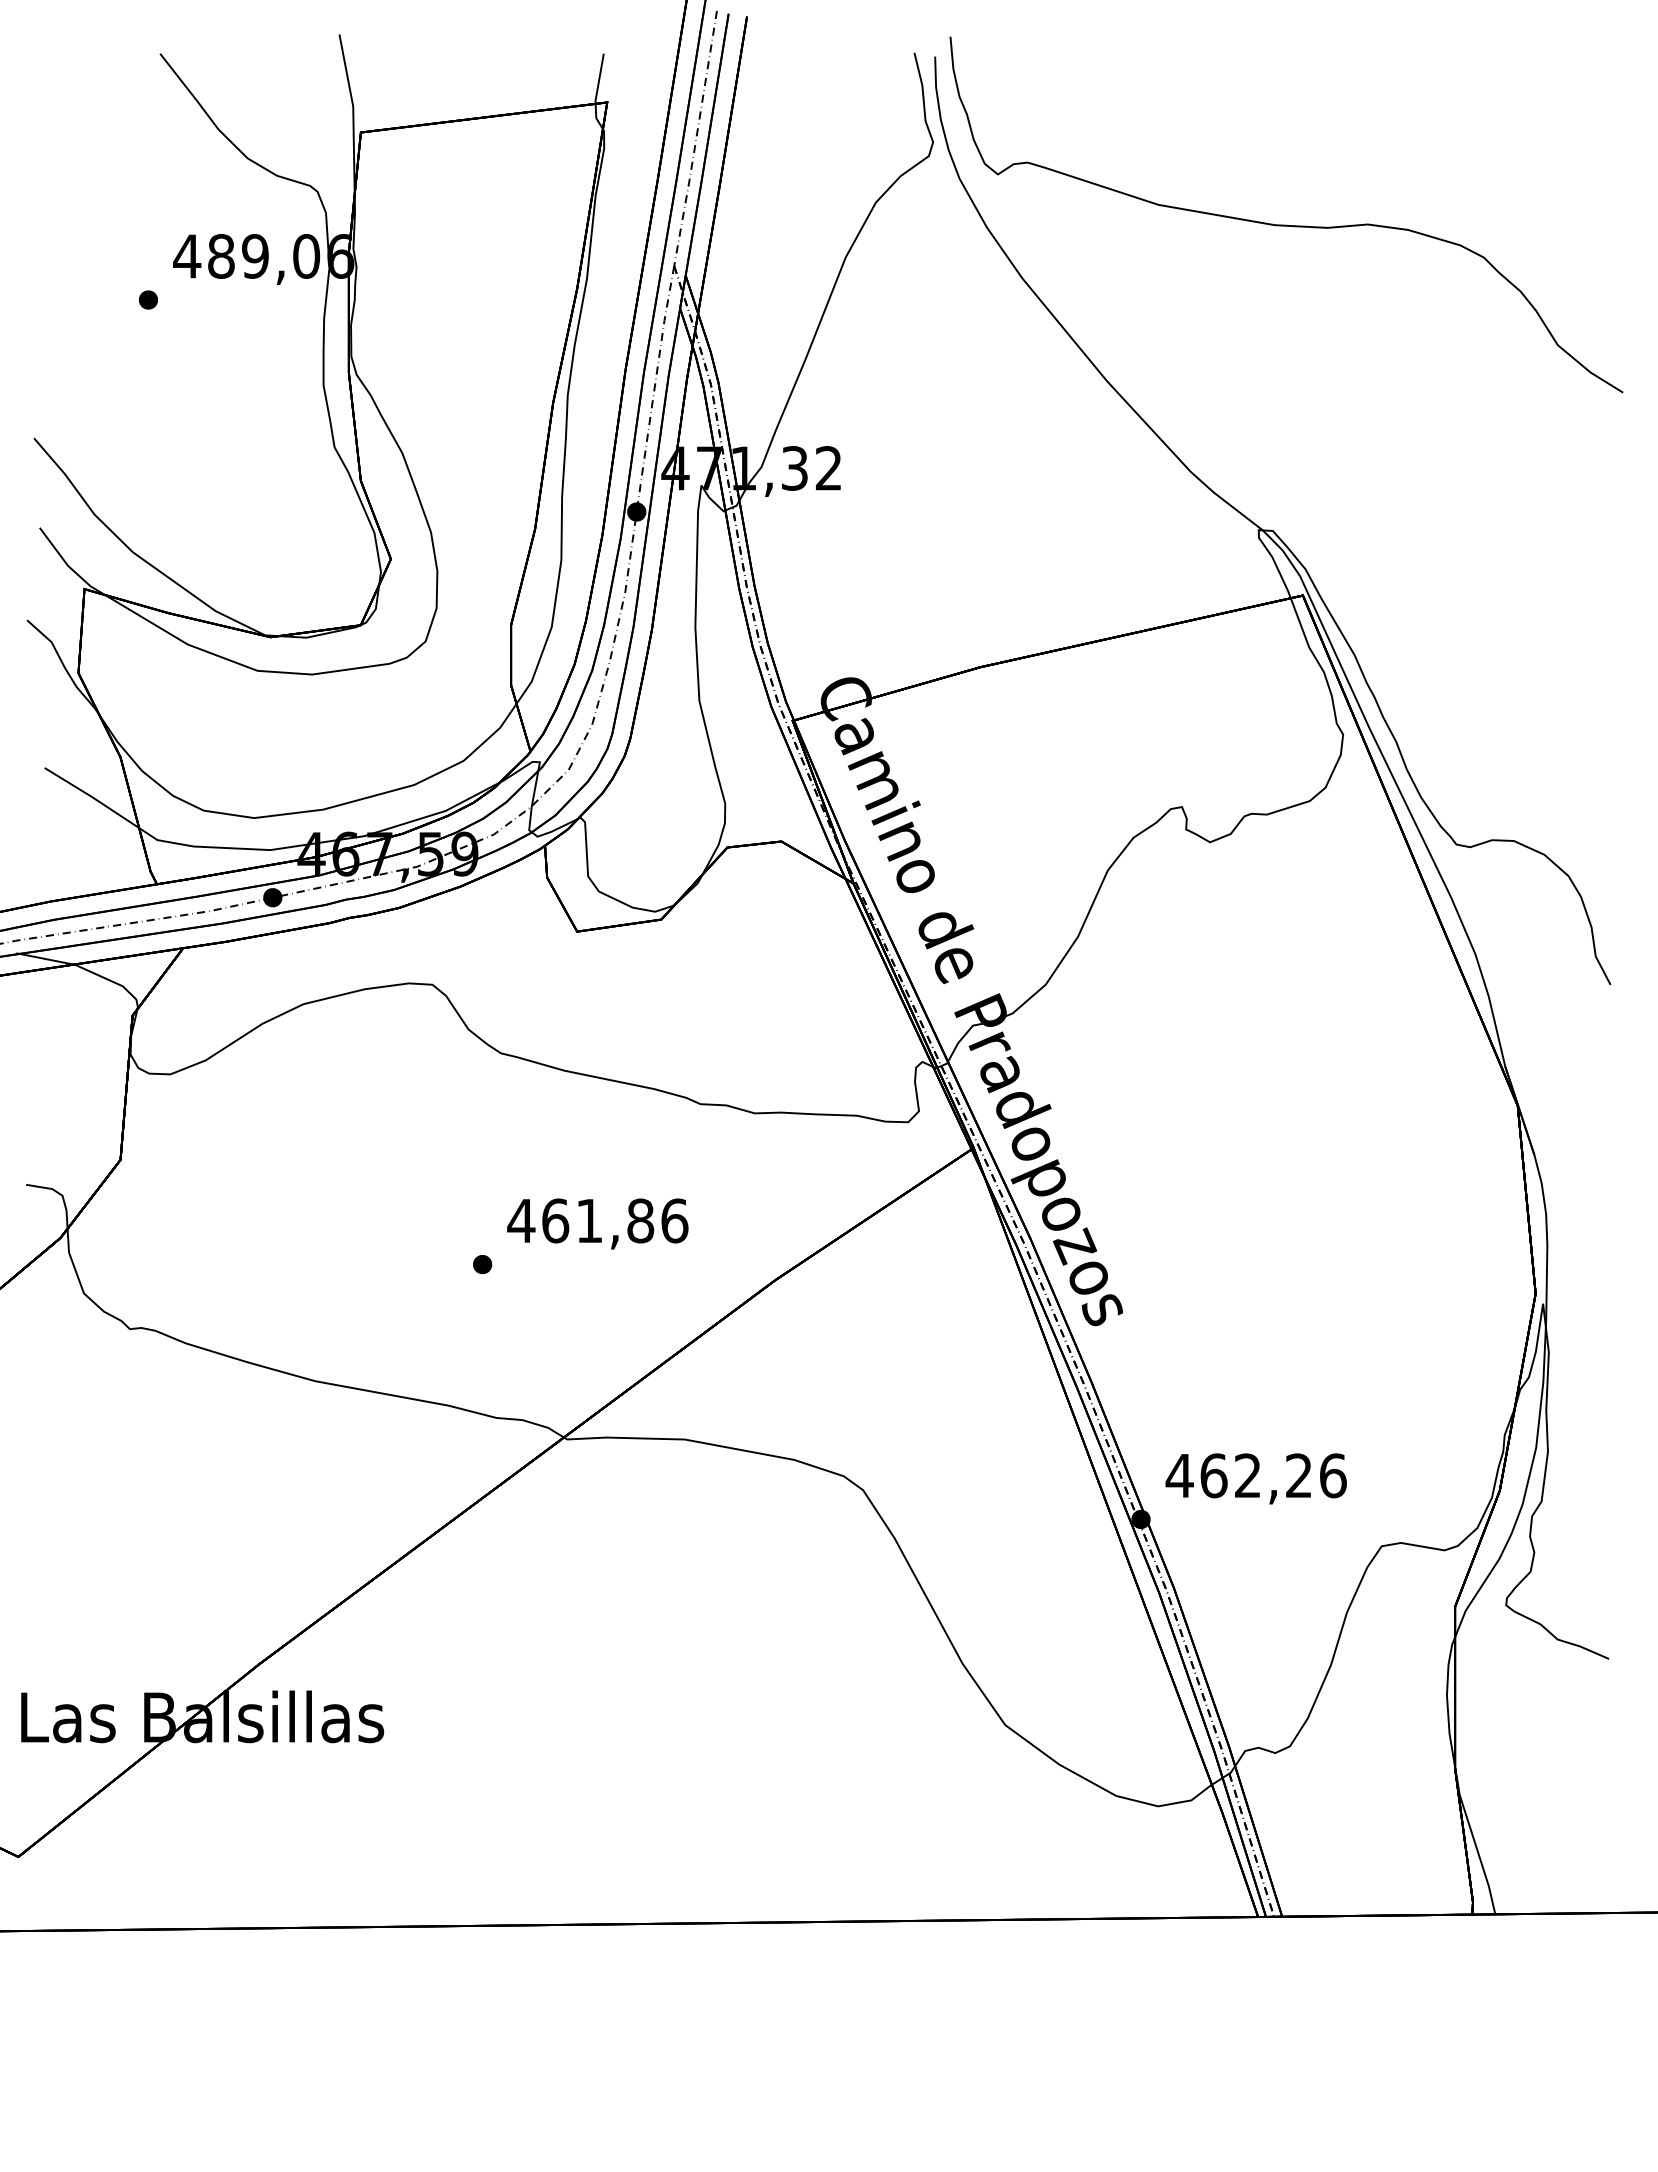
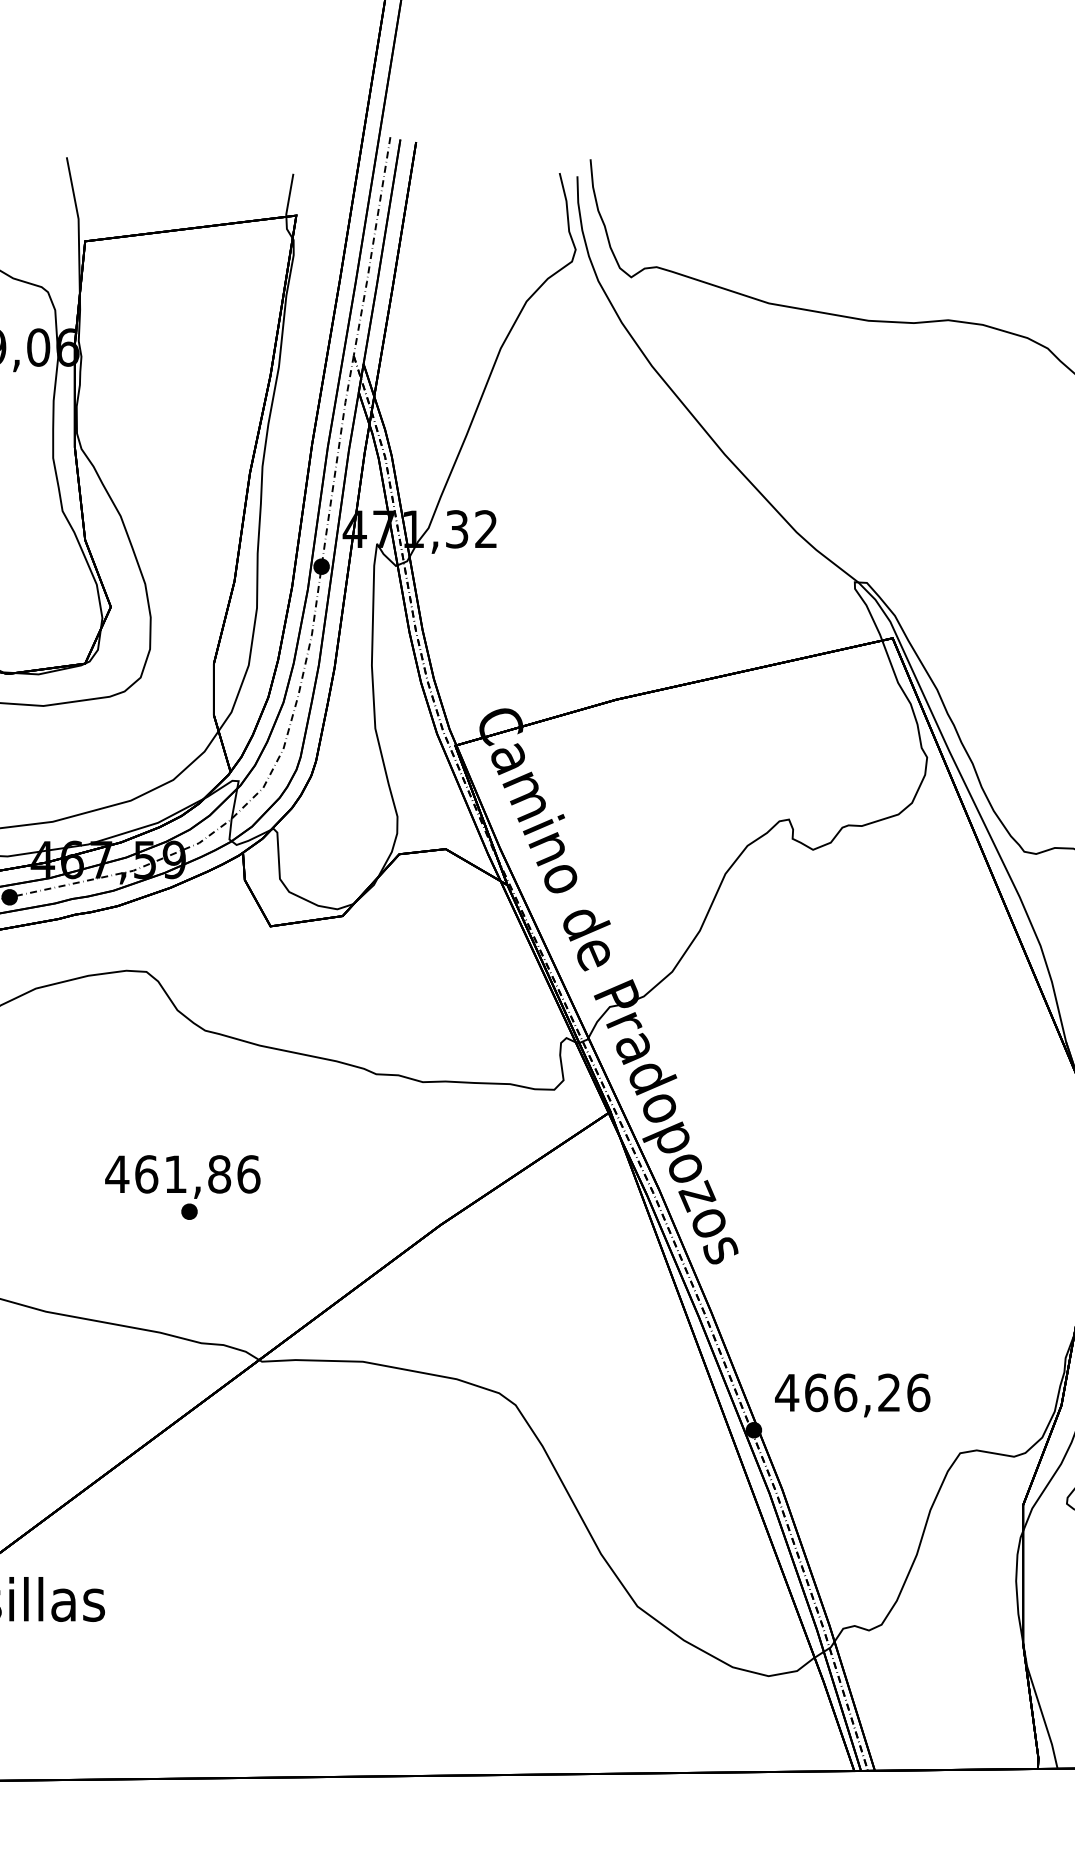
text: (597, 1223) -> (182, 1176), moved
text: (1247, 1475) -> (845, 1392), 462,26 -> 466,26

